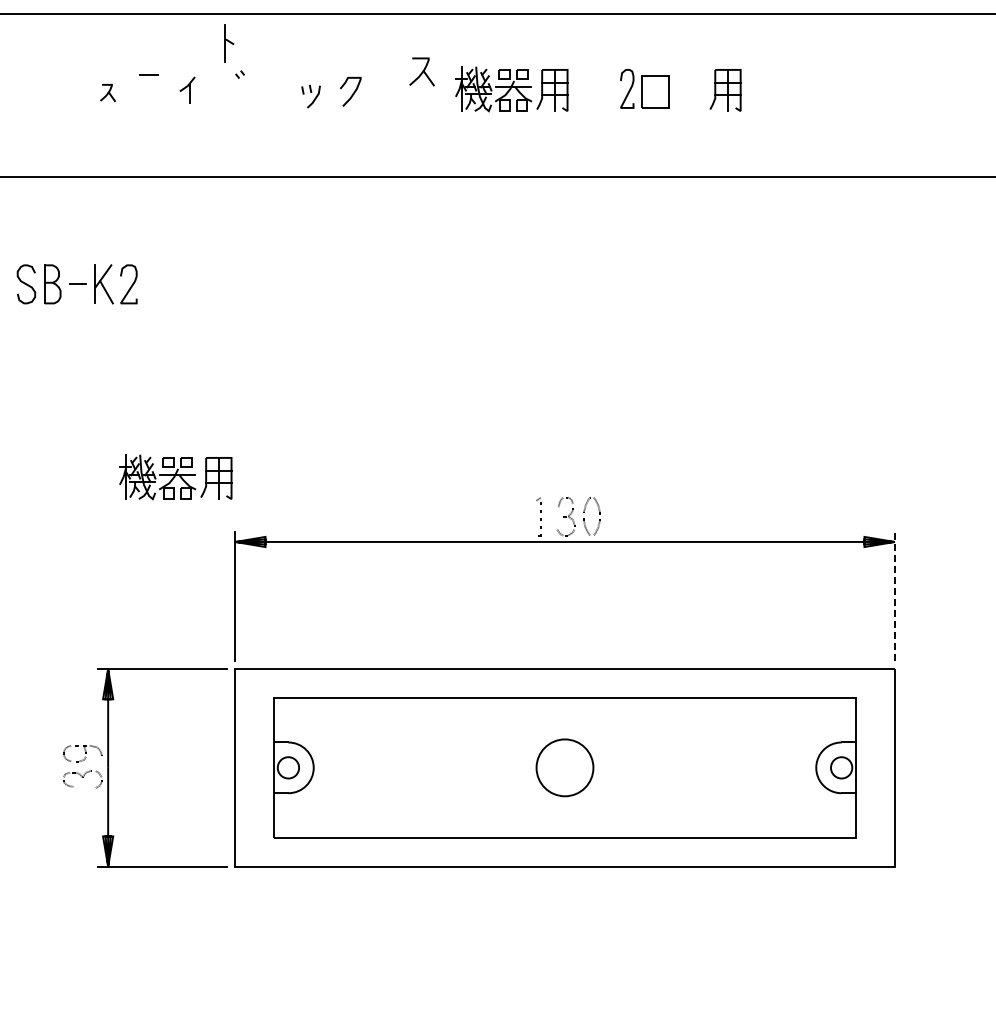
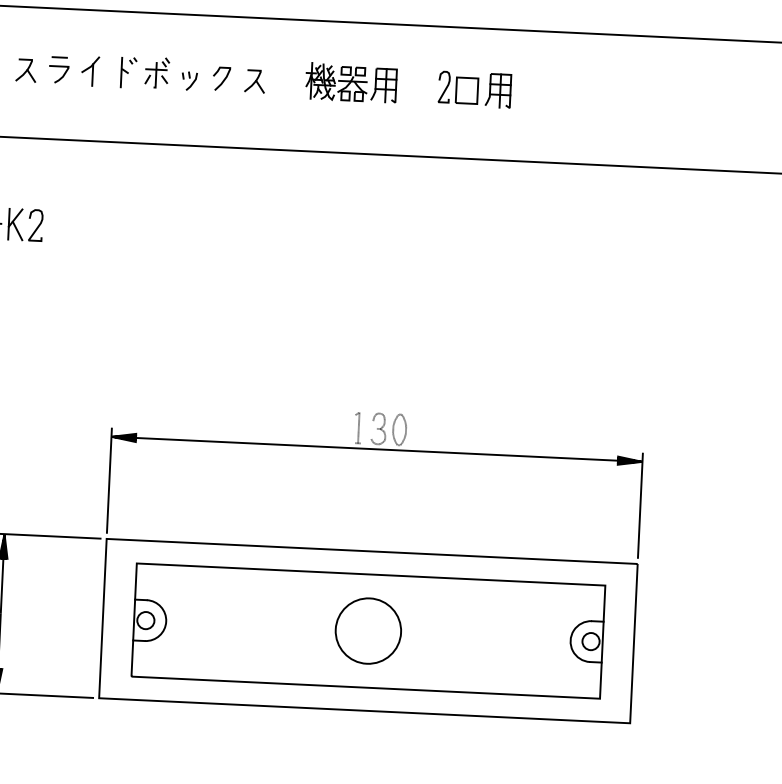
part: (229, 43) -> (124, 72), moved
part: (421, 71) -> (254, 81), moved
part: (270, 87) -> (157, 72), added
part: (187, 89) -> (90, 70), size x1.43
part: (725, 90) -> (498, 90), moved
part: (107, 92) -> (25, 70), size x1.67
curve: (152, 98) -> (61, 76), added
part: (175, 477) -> (66, 382), removed
line: (894, 596) -> (640, 505), dashed -> solid
circle: (564, 767) -> (368, 630), size x1.43

